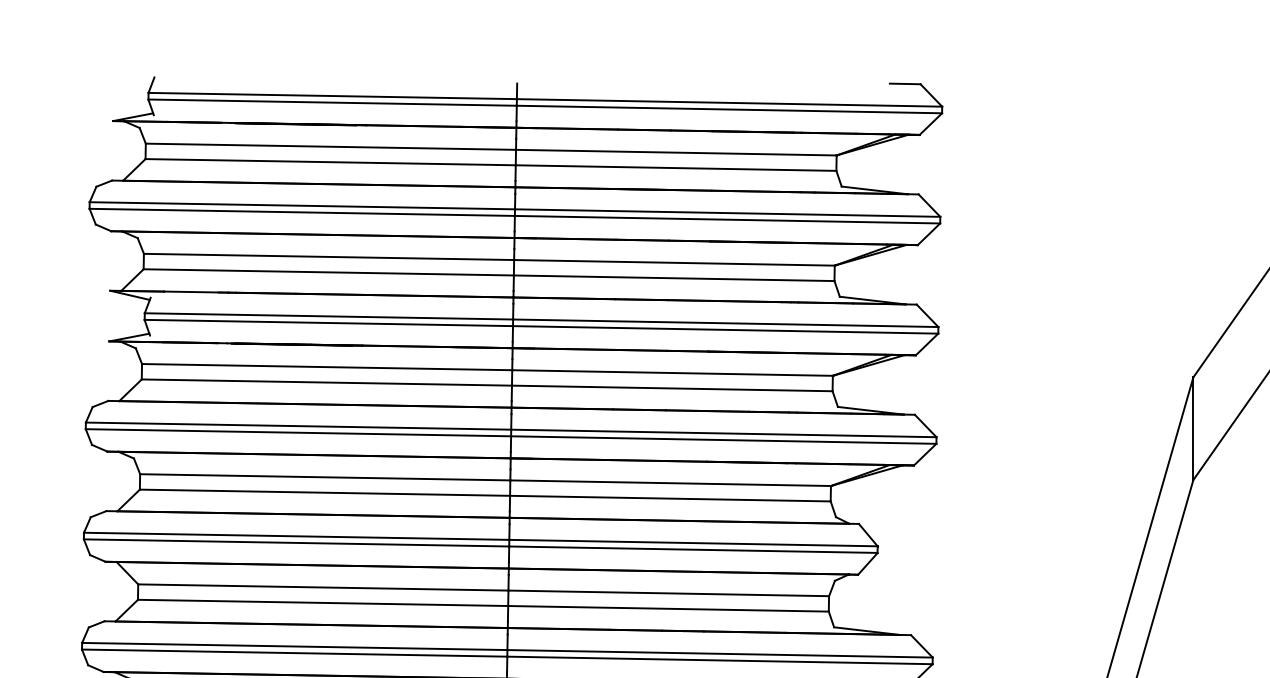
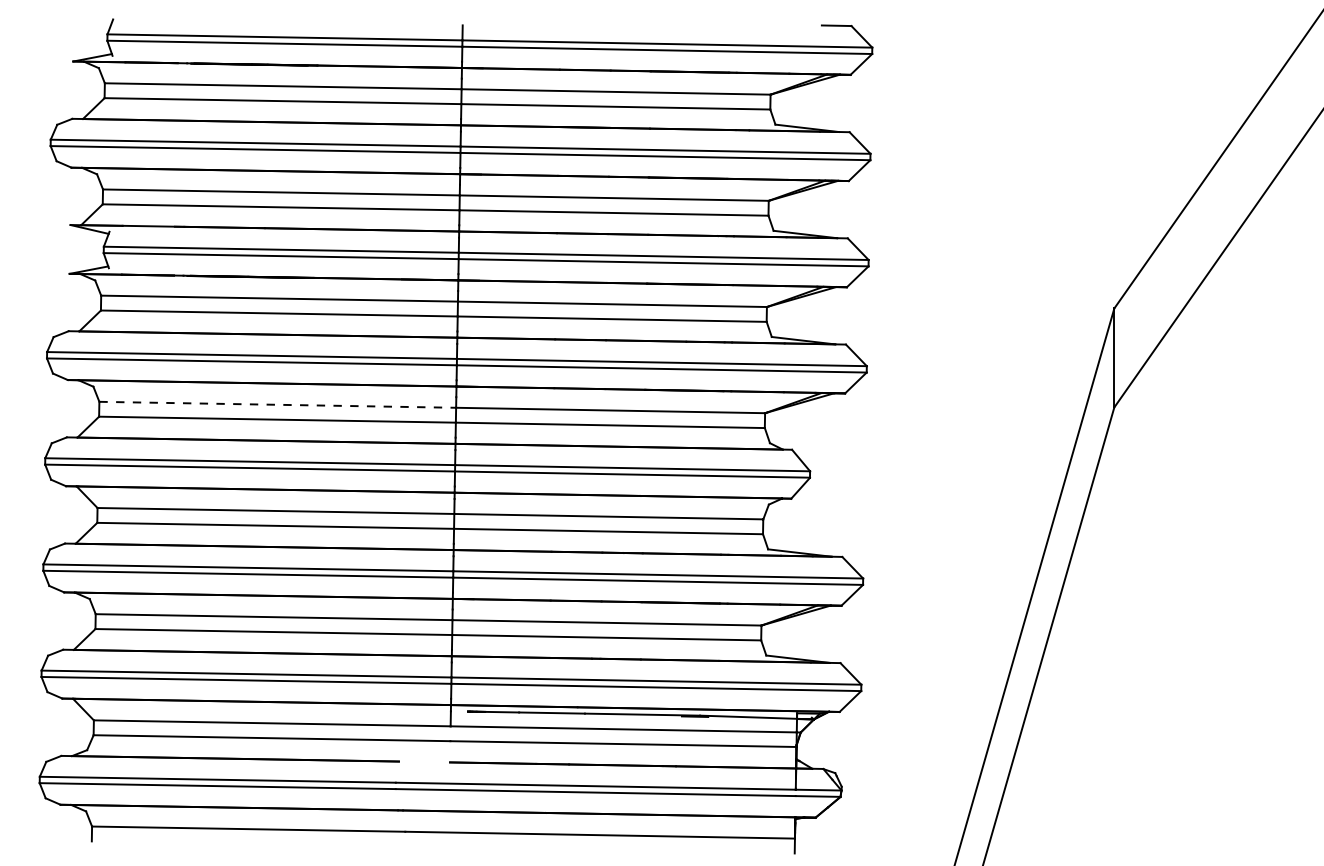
line: (326, 476) -> (278, 404), solid -> dashed

